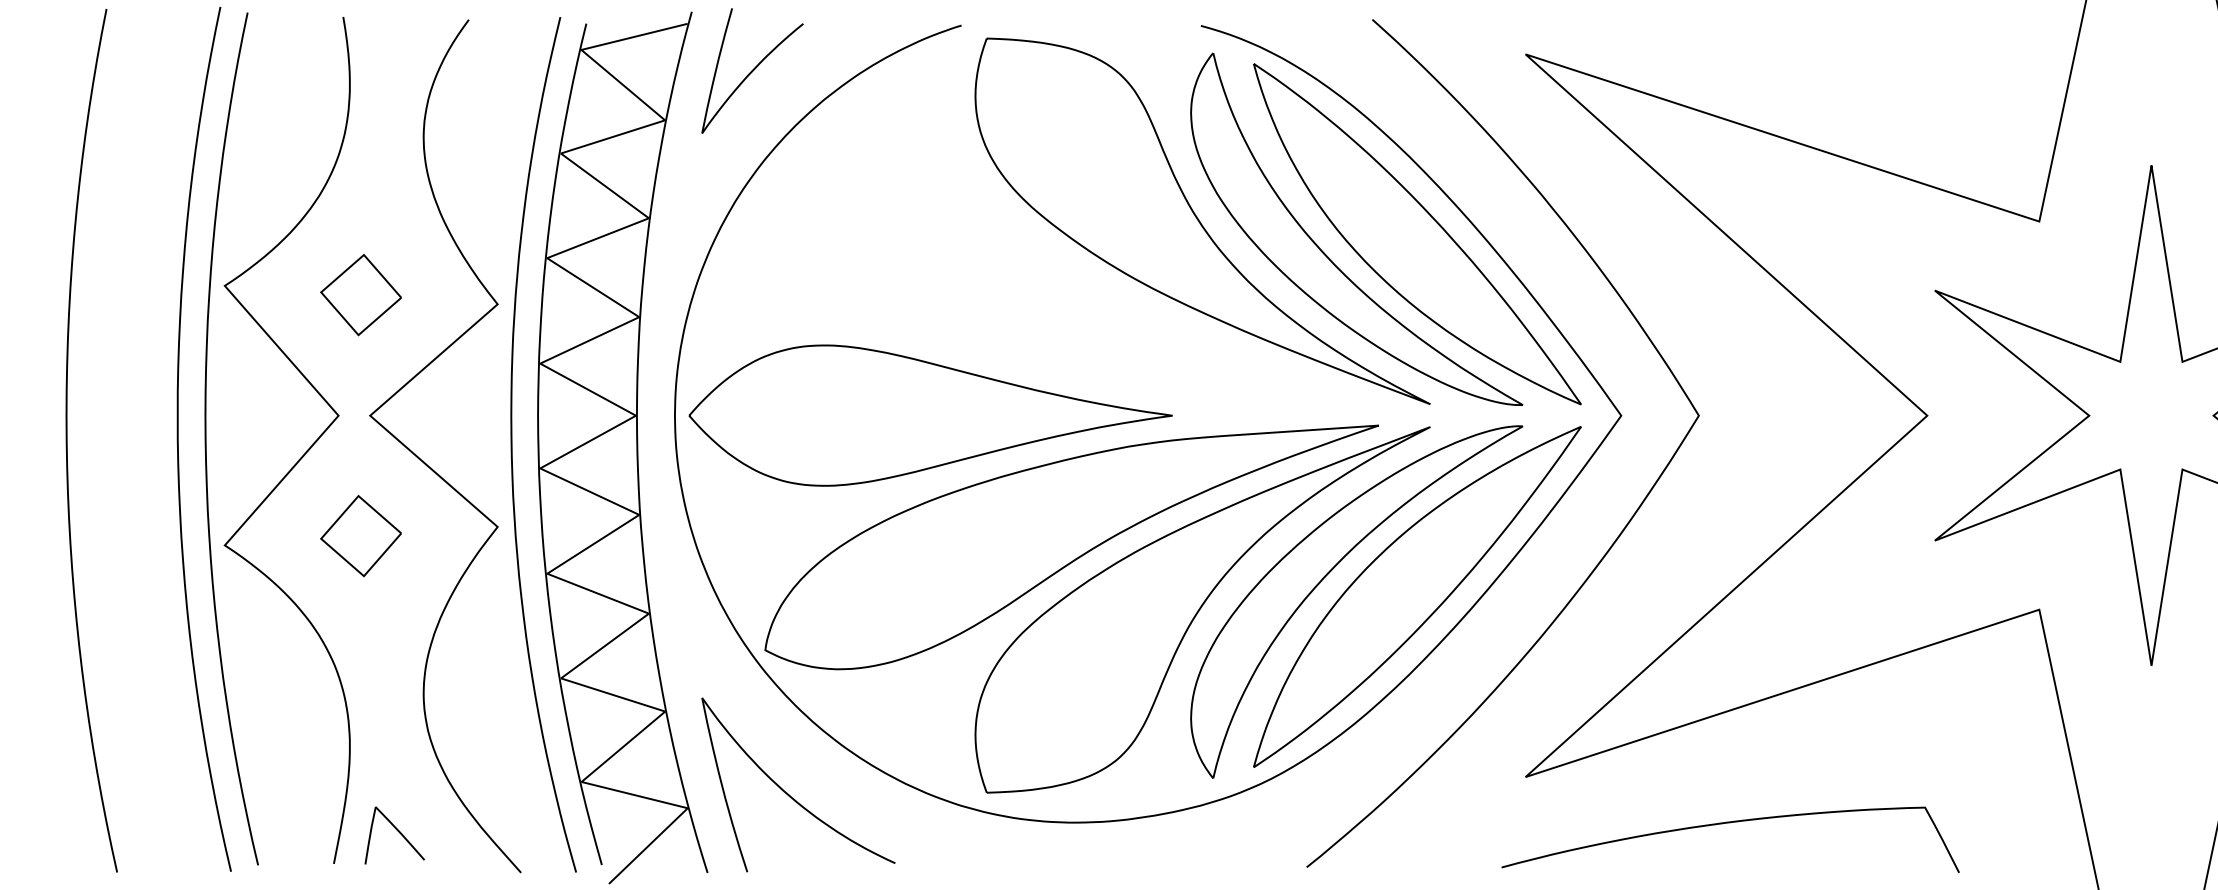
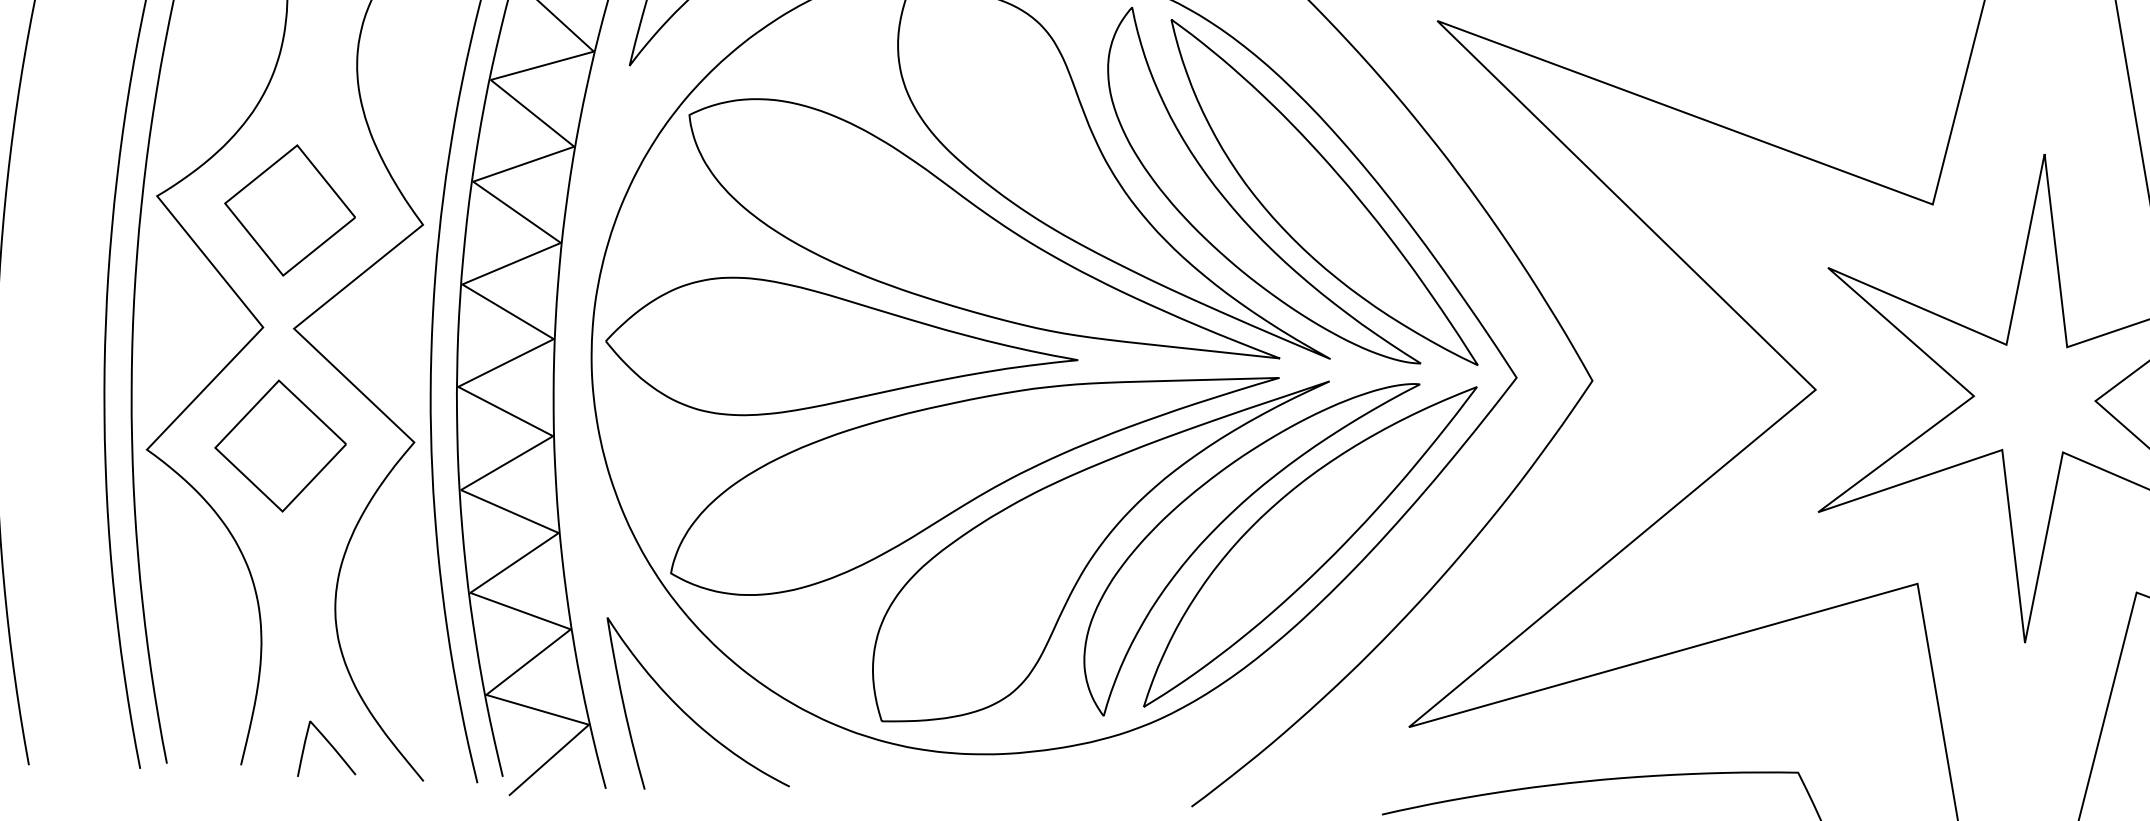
part: (1071, 283) -> (984, 227), added
part: (360, 294) -> (289, 209), size x1.67
part: (360, 535) -> (279, 445), size x1.67
curve: (397, 831) -> (330, 745), moved

